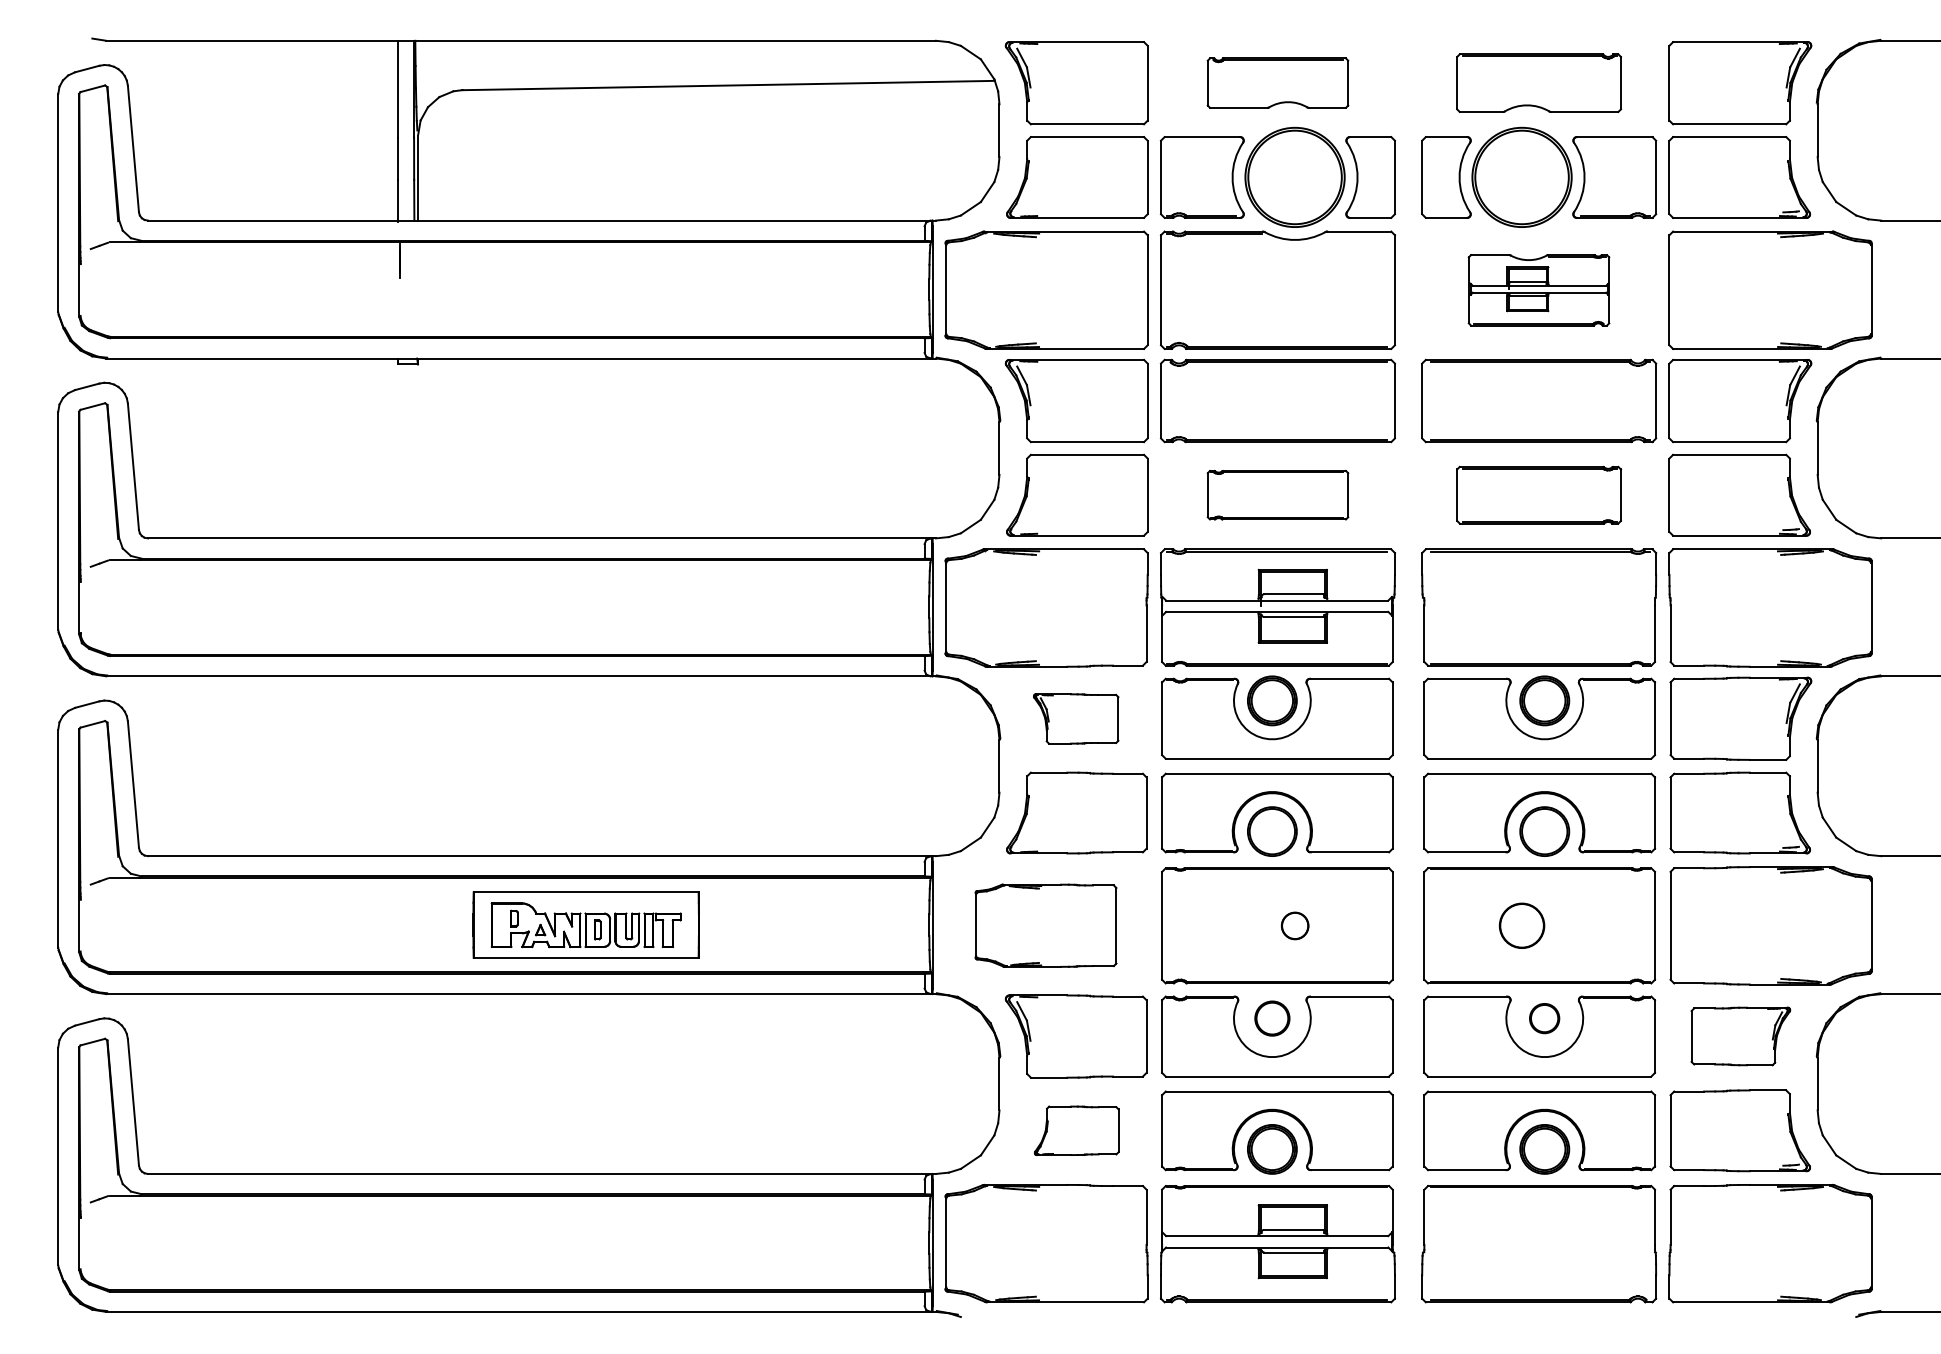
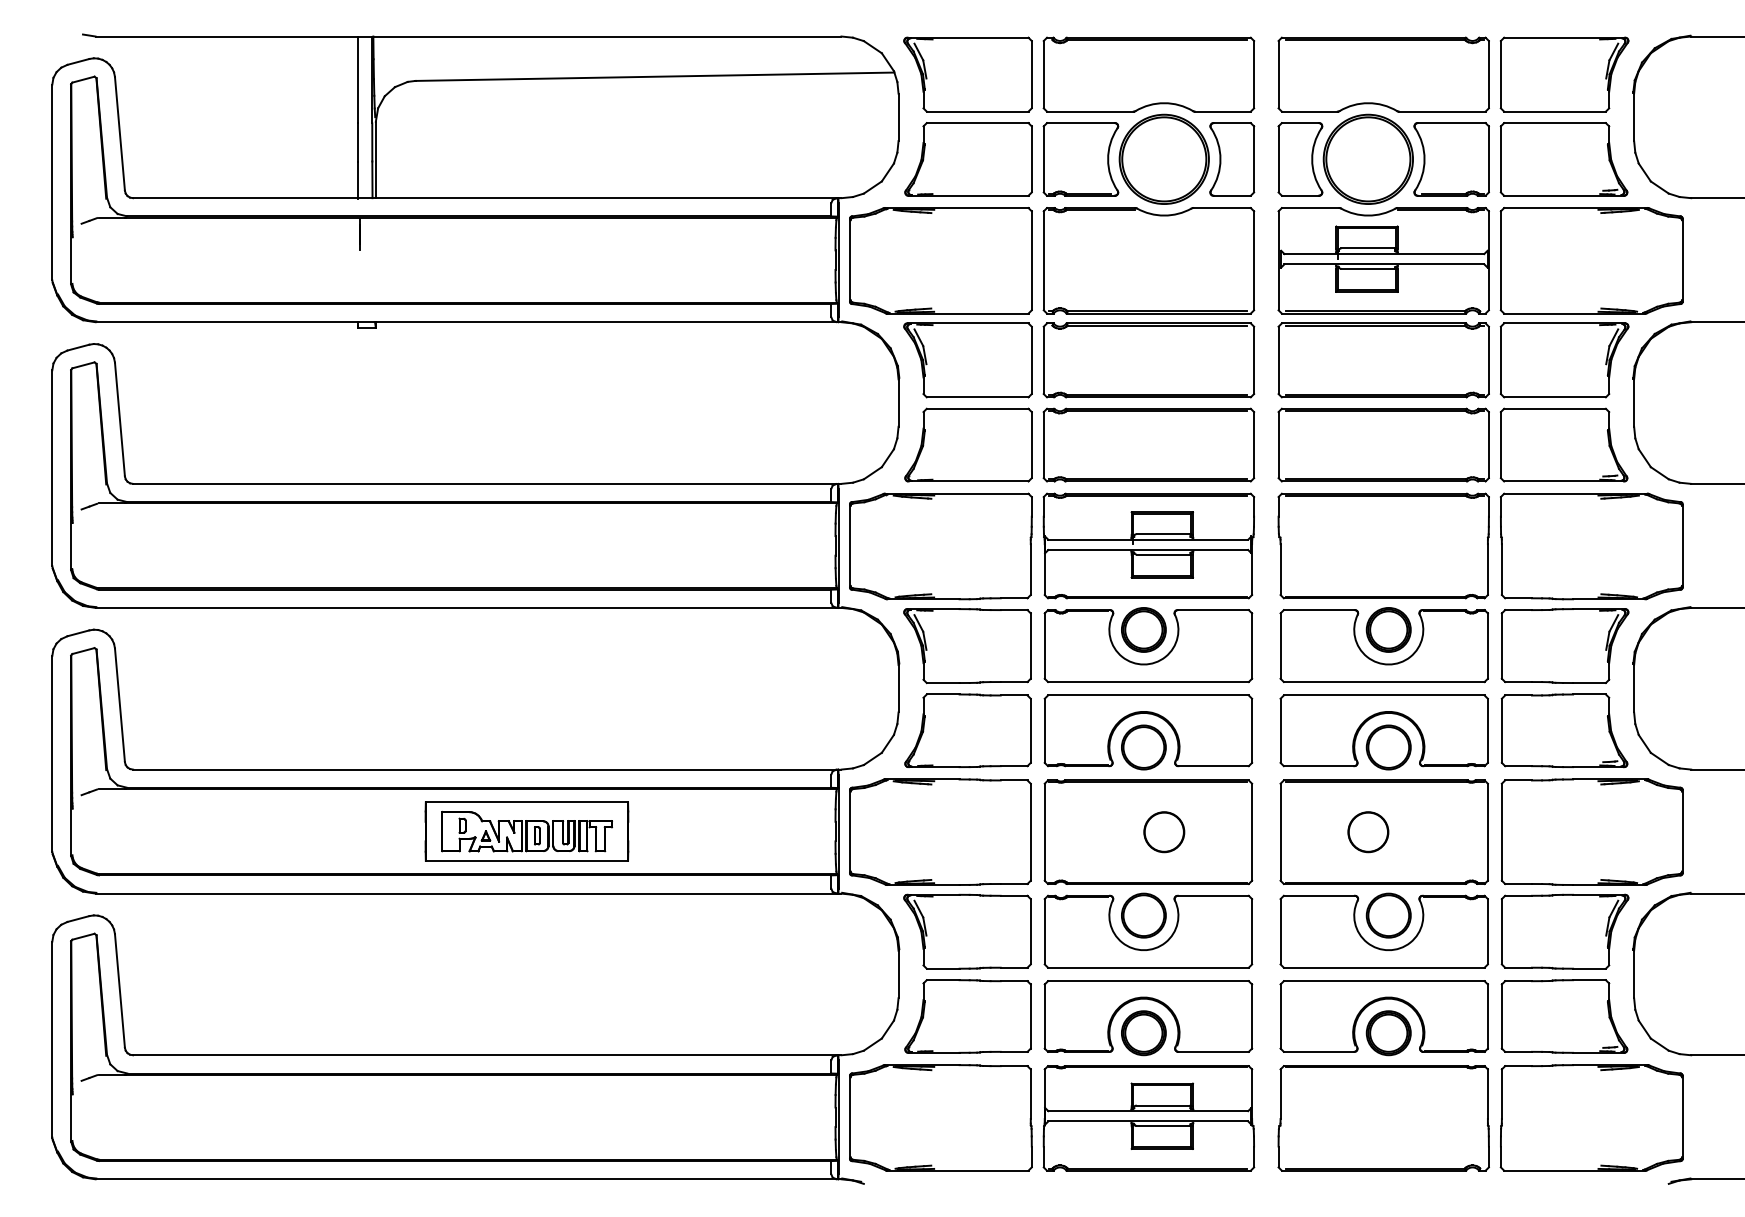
part: (1277, 83) -> (1148, 74), size x1.67
part: (1538, 83) -> (1383, 74), size x1.43
part: (1538, 289) -> (1383, 260), size x1.67
part: (1277, 494) -> (1148, 444), size x1.67
part: (1538, 494) -> (1383, 444), size x1.43
part: (1076, 719) -> (967, 646), size x1.67
part: (1046, 925) -> (940, 831), size x1.43
circle: (1295, 926) -> (1164, 832), size x1.67
part: (1271, 1018) -> (1143, 915), size x1.43
part: (1544, 1018) -> (1388, 915), size x1.67
part: (1740, 1036) -> (1564, 931), size x1.43
part: (1076, 1130) -> (967, 1016), size x1.67

